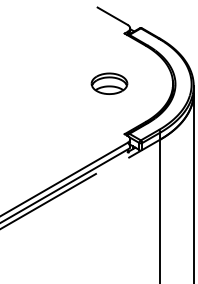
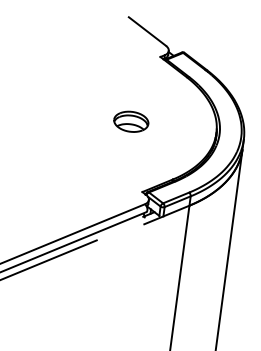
part: (109, 83) -> (131, 121), size x0.71

